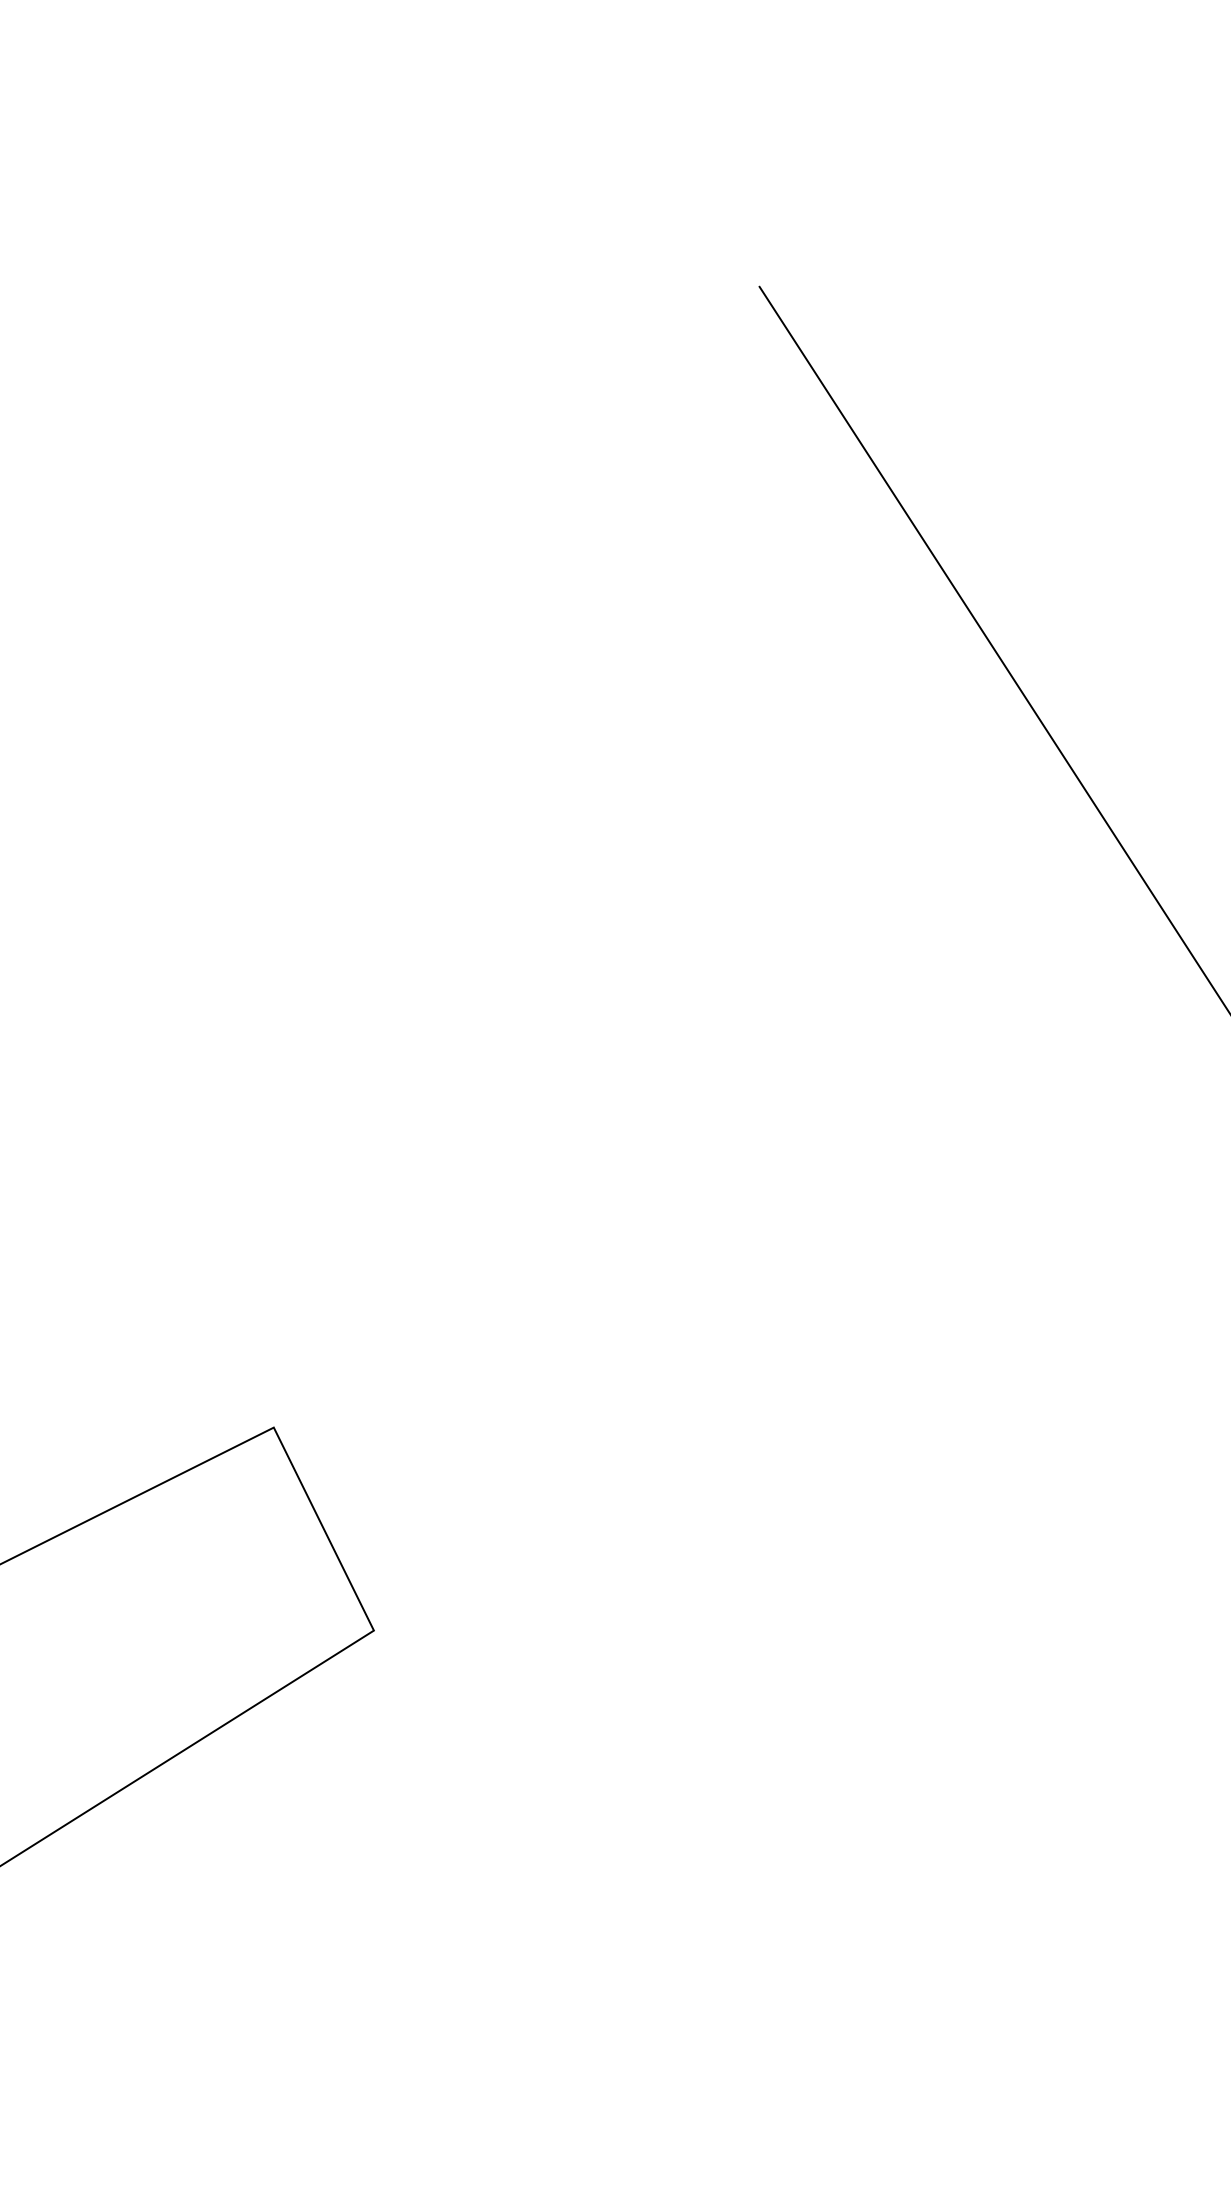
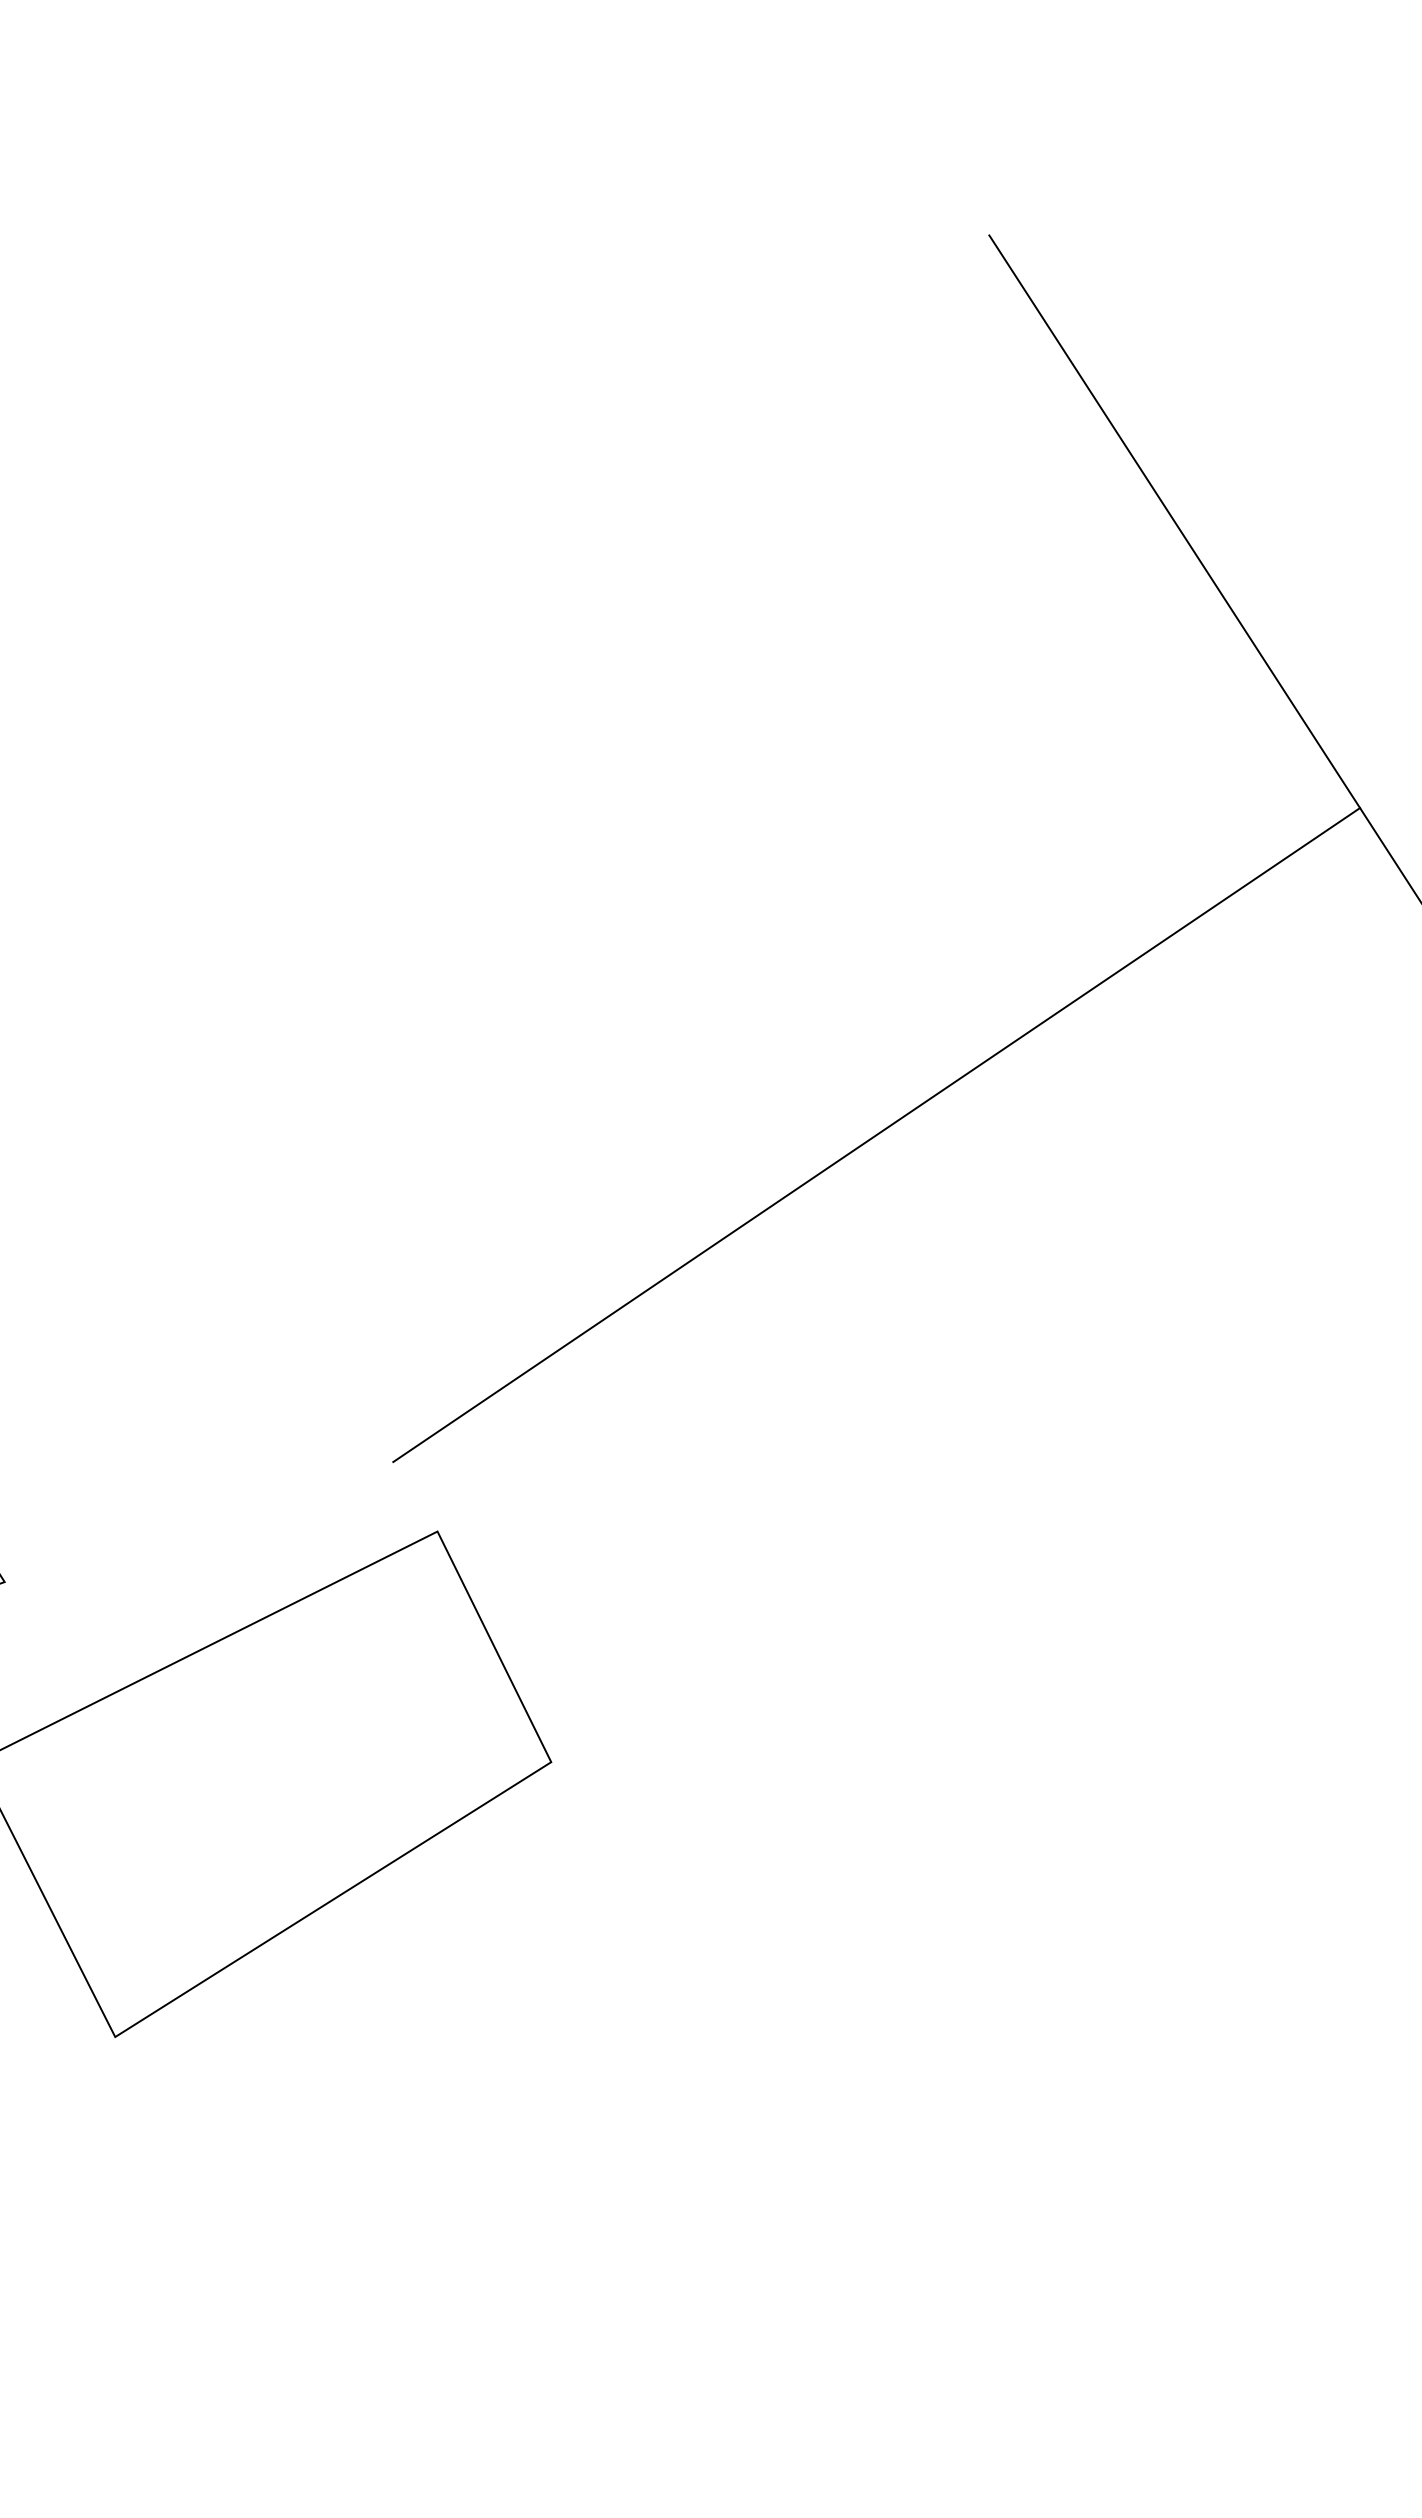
line: (660, 1079) -> (876, 1135), added

